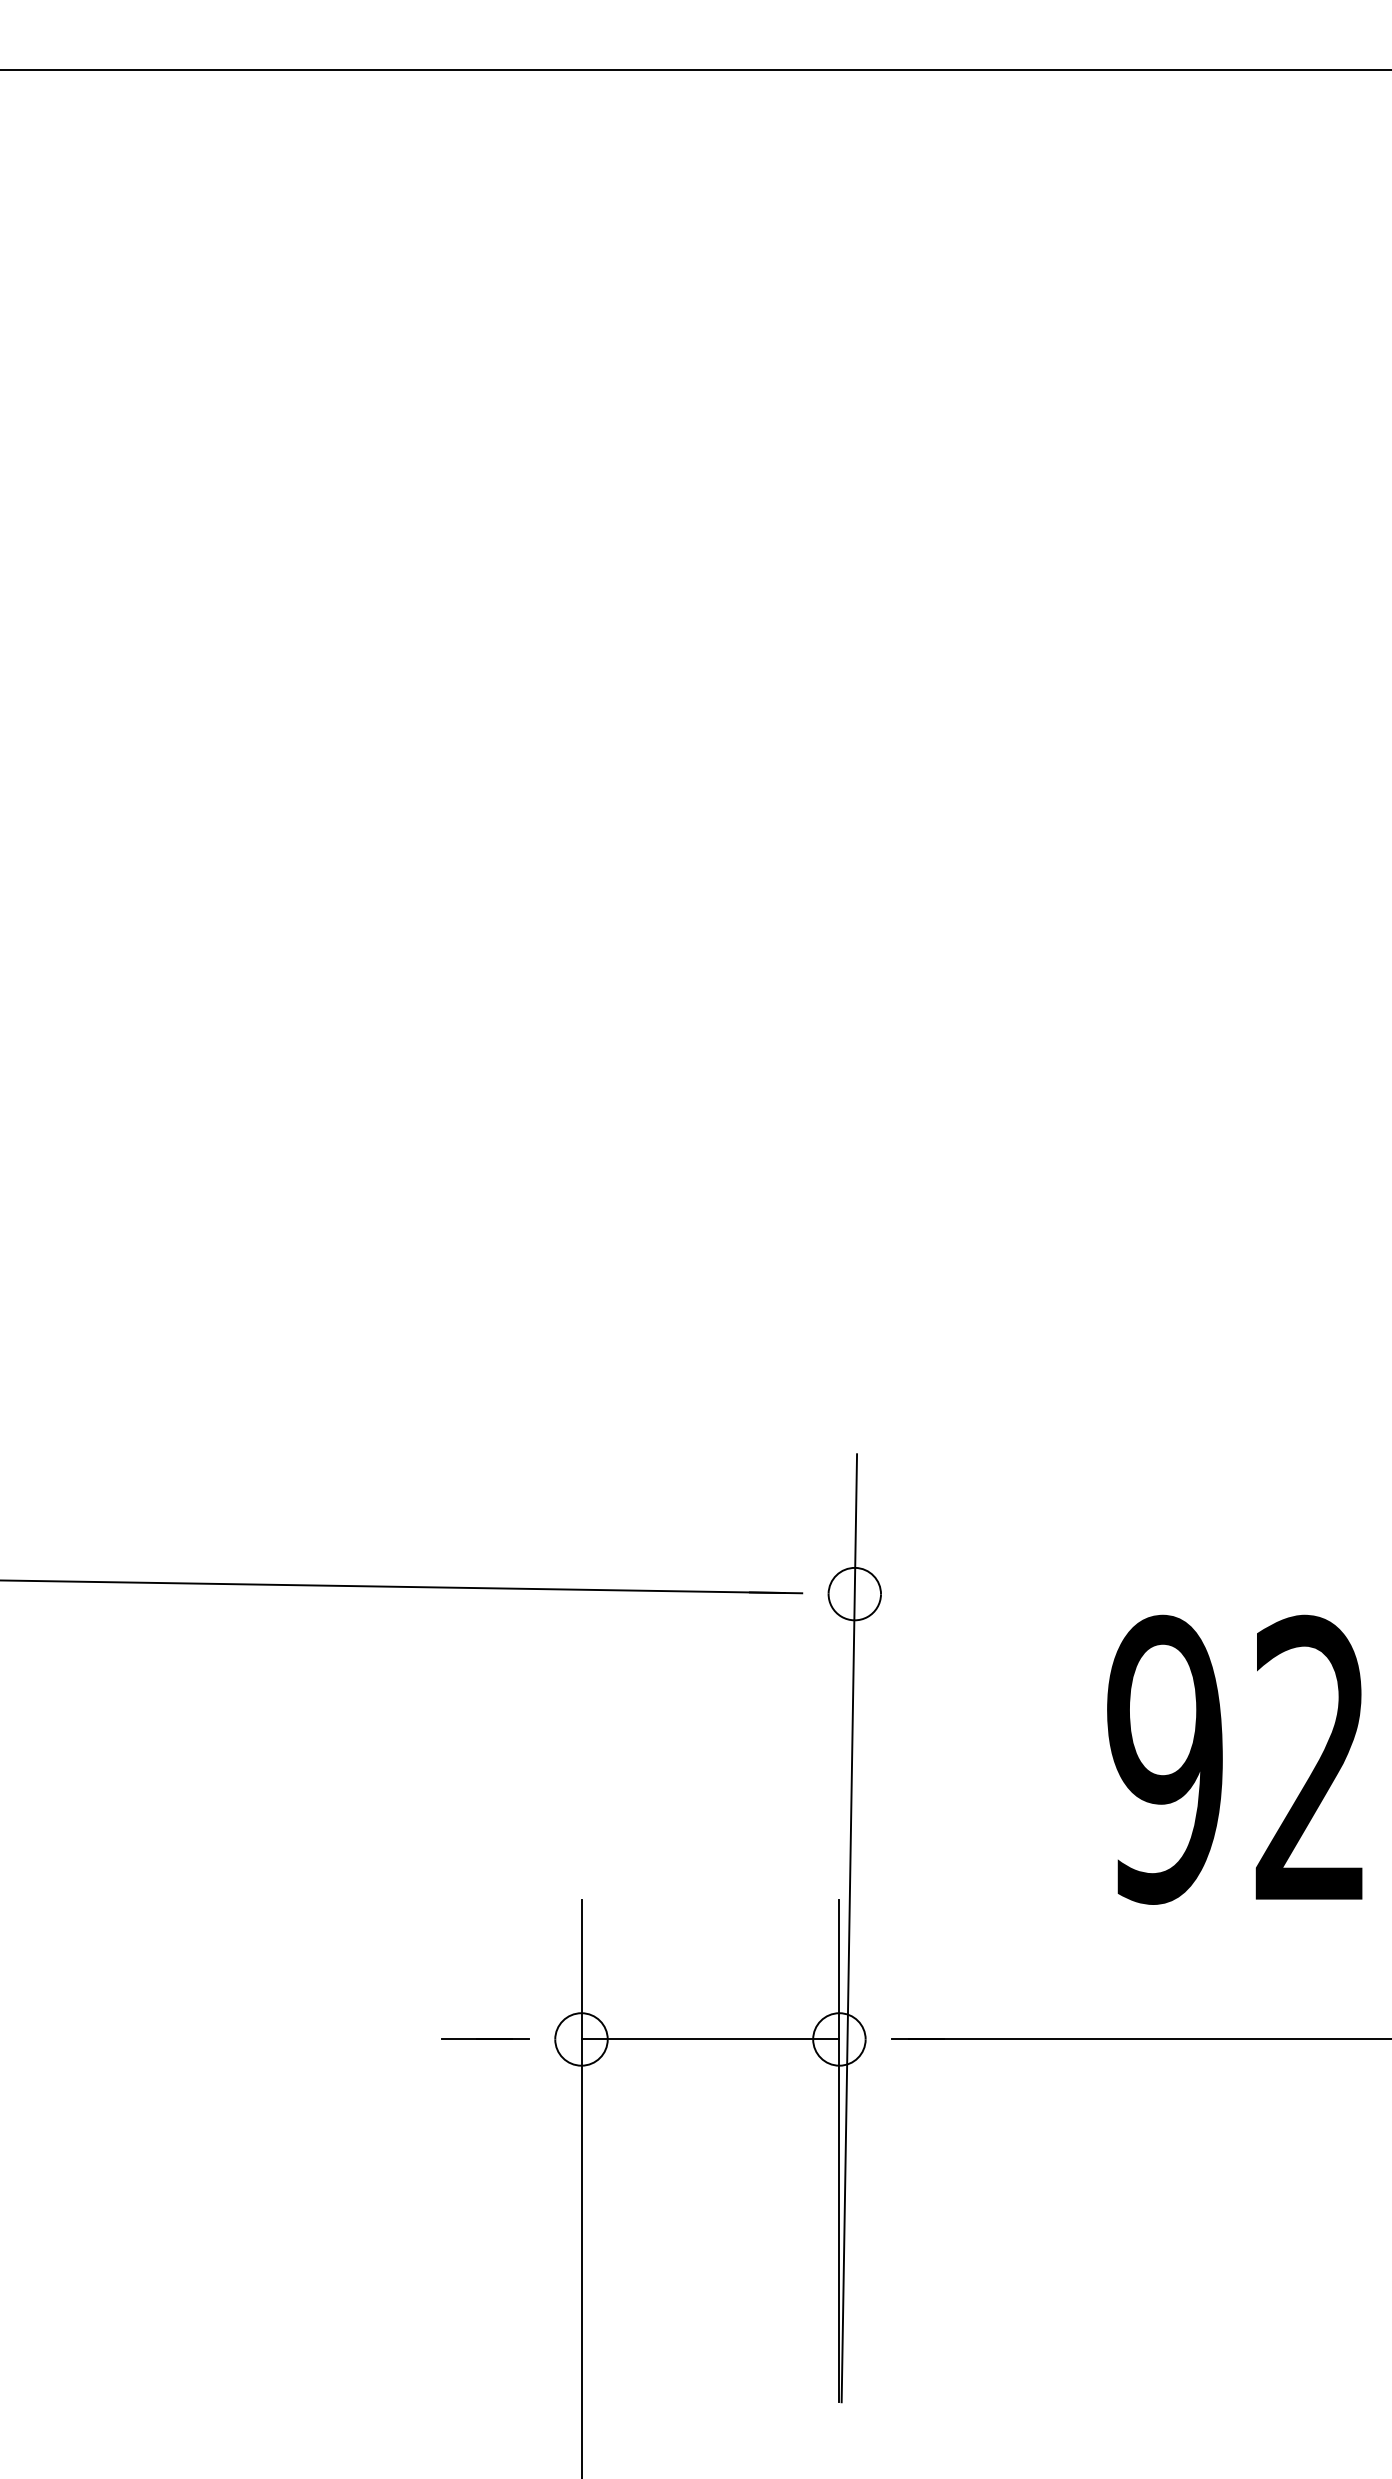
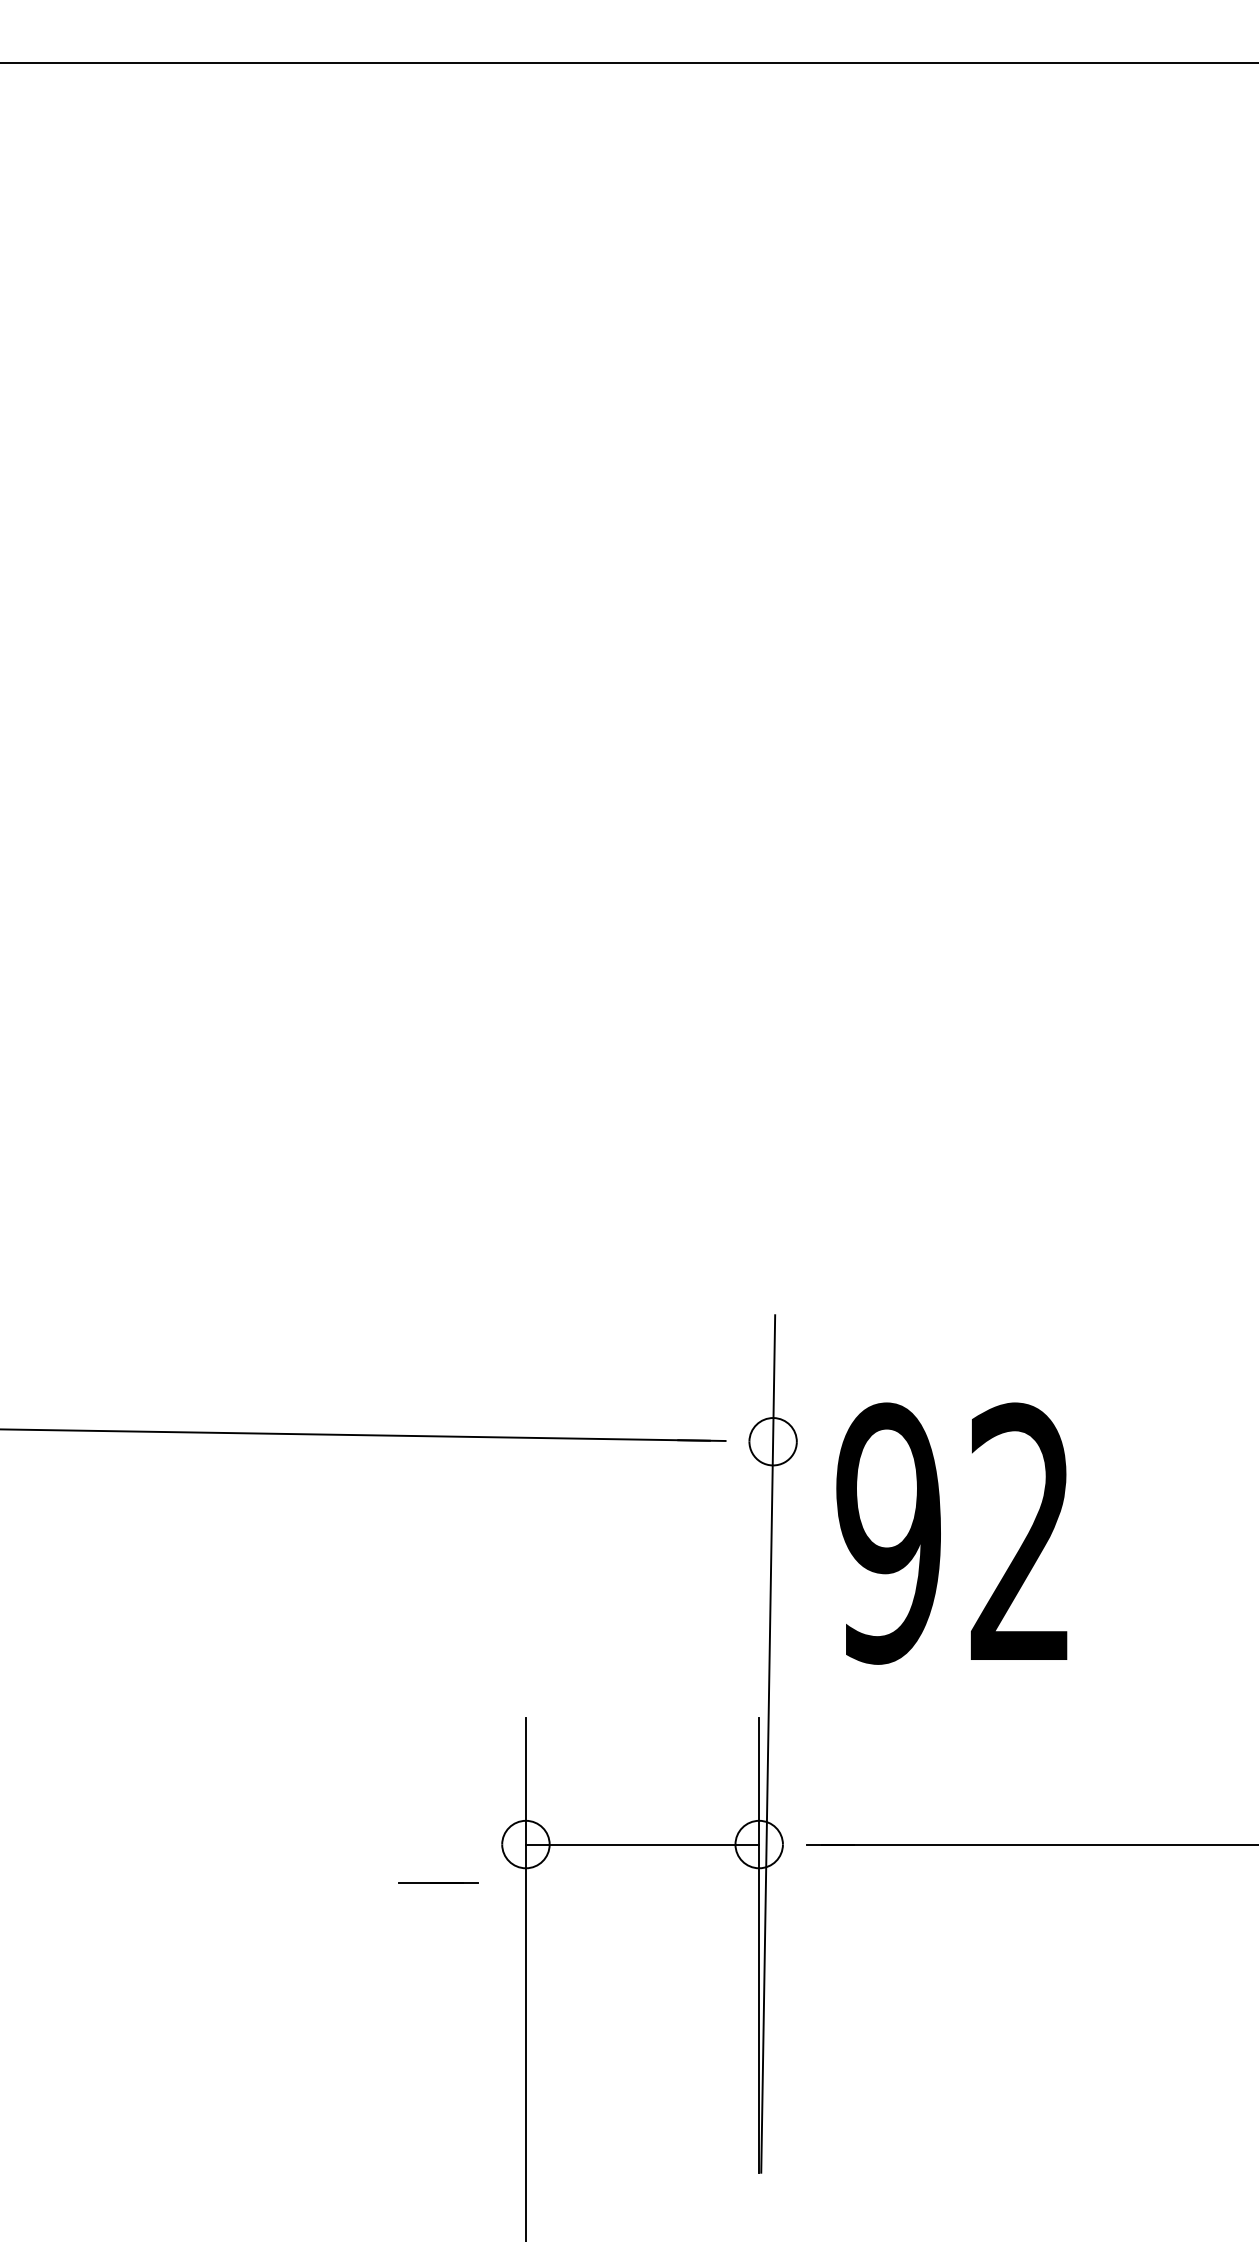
text: (1234, 1759) -> (951, 1533), moved
line: (484, 2039) -> (438, 1882), moved

